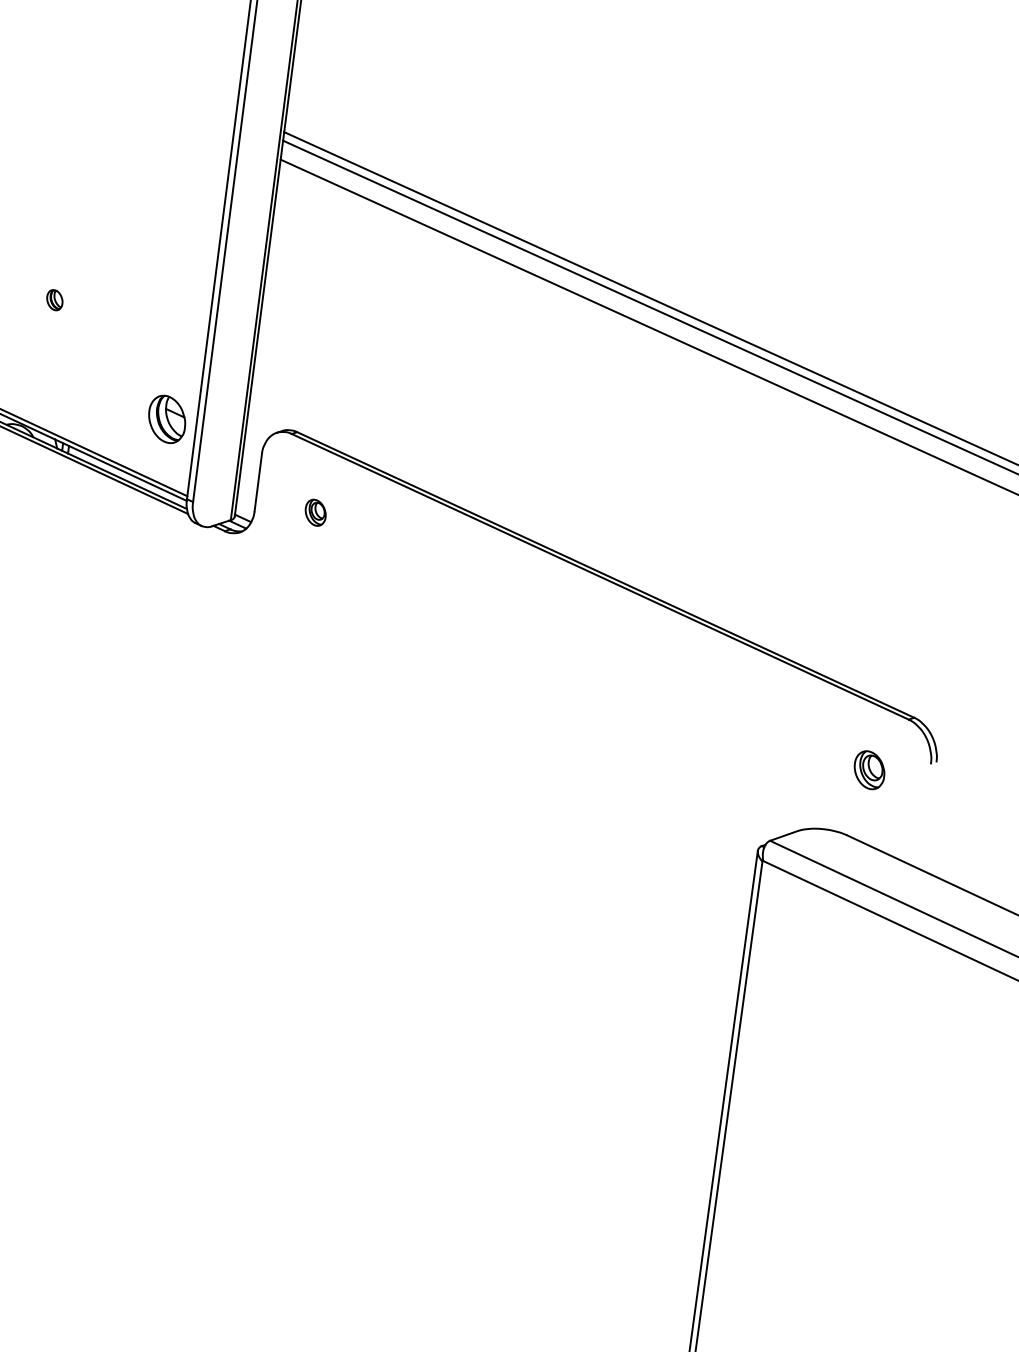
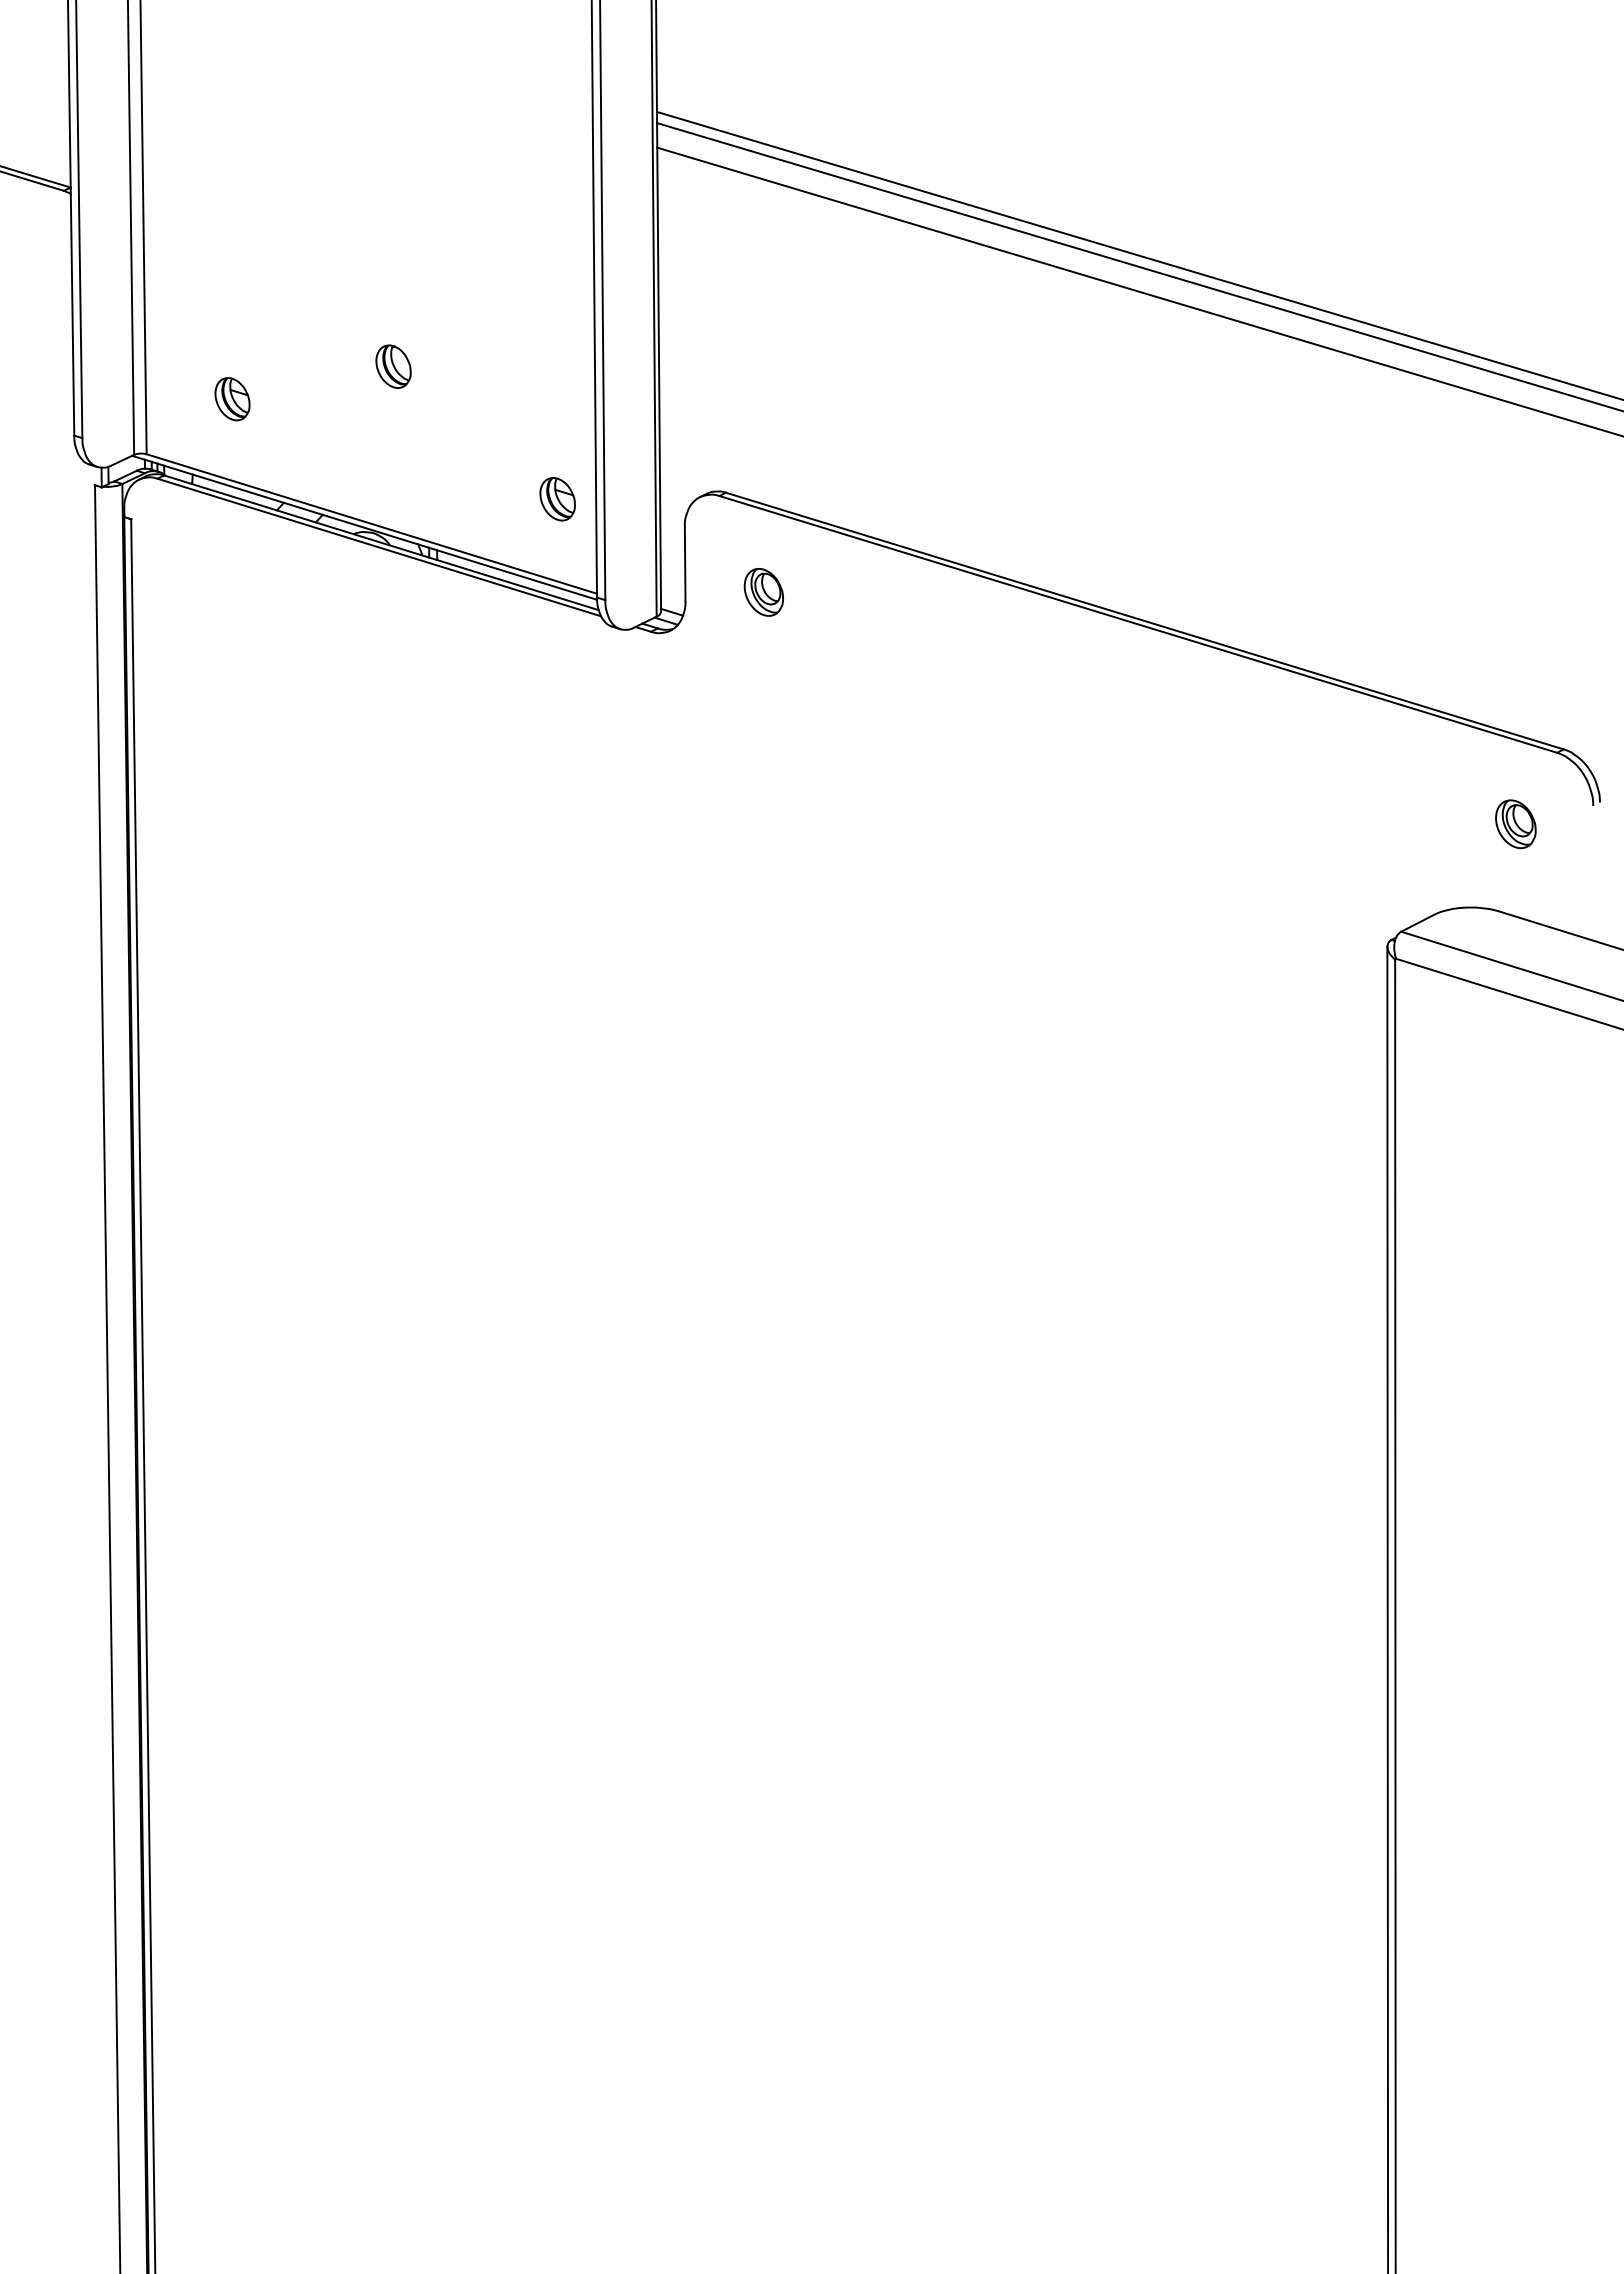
part: (54, 300) -> (393, 366), size x1.67
part: (166, 419) -> (557, 499), size x0.71
part: (315, 512) -> (763, 592), size x1.43

